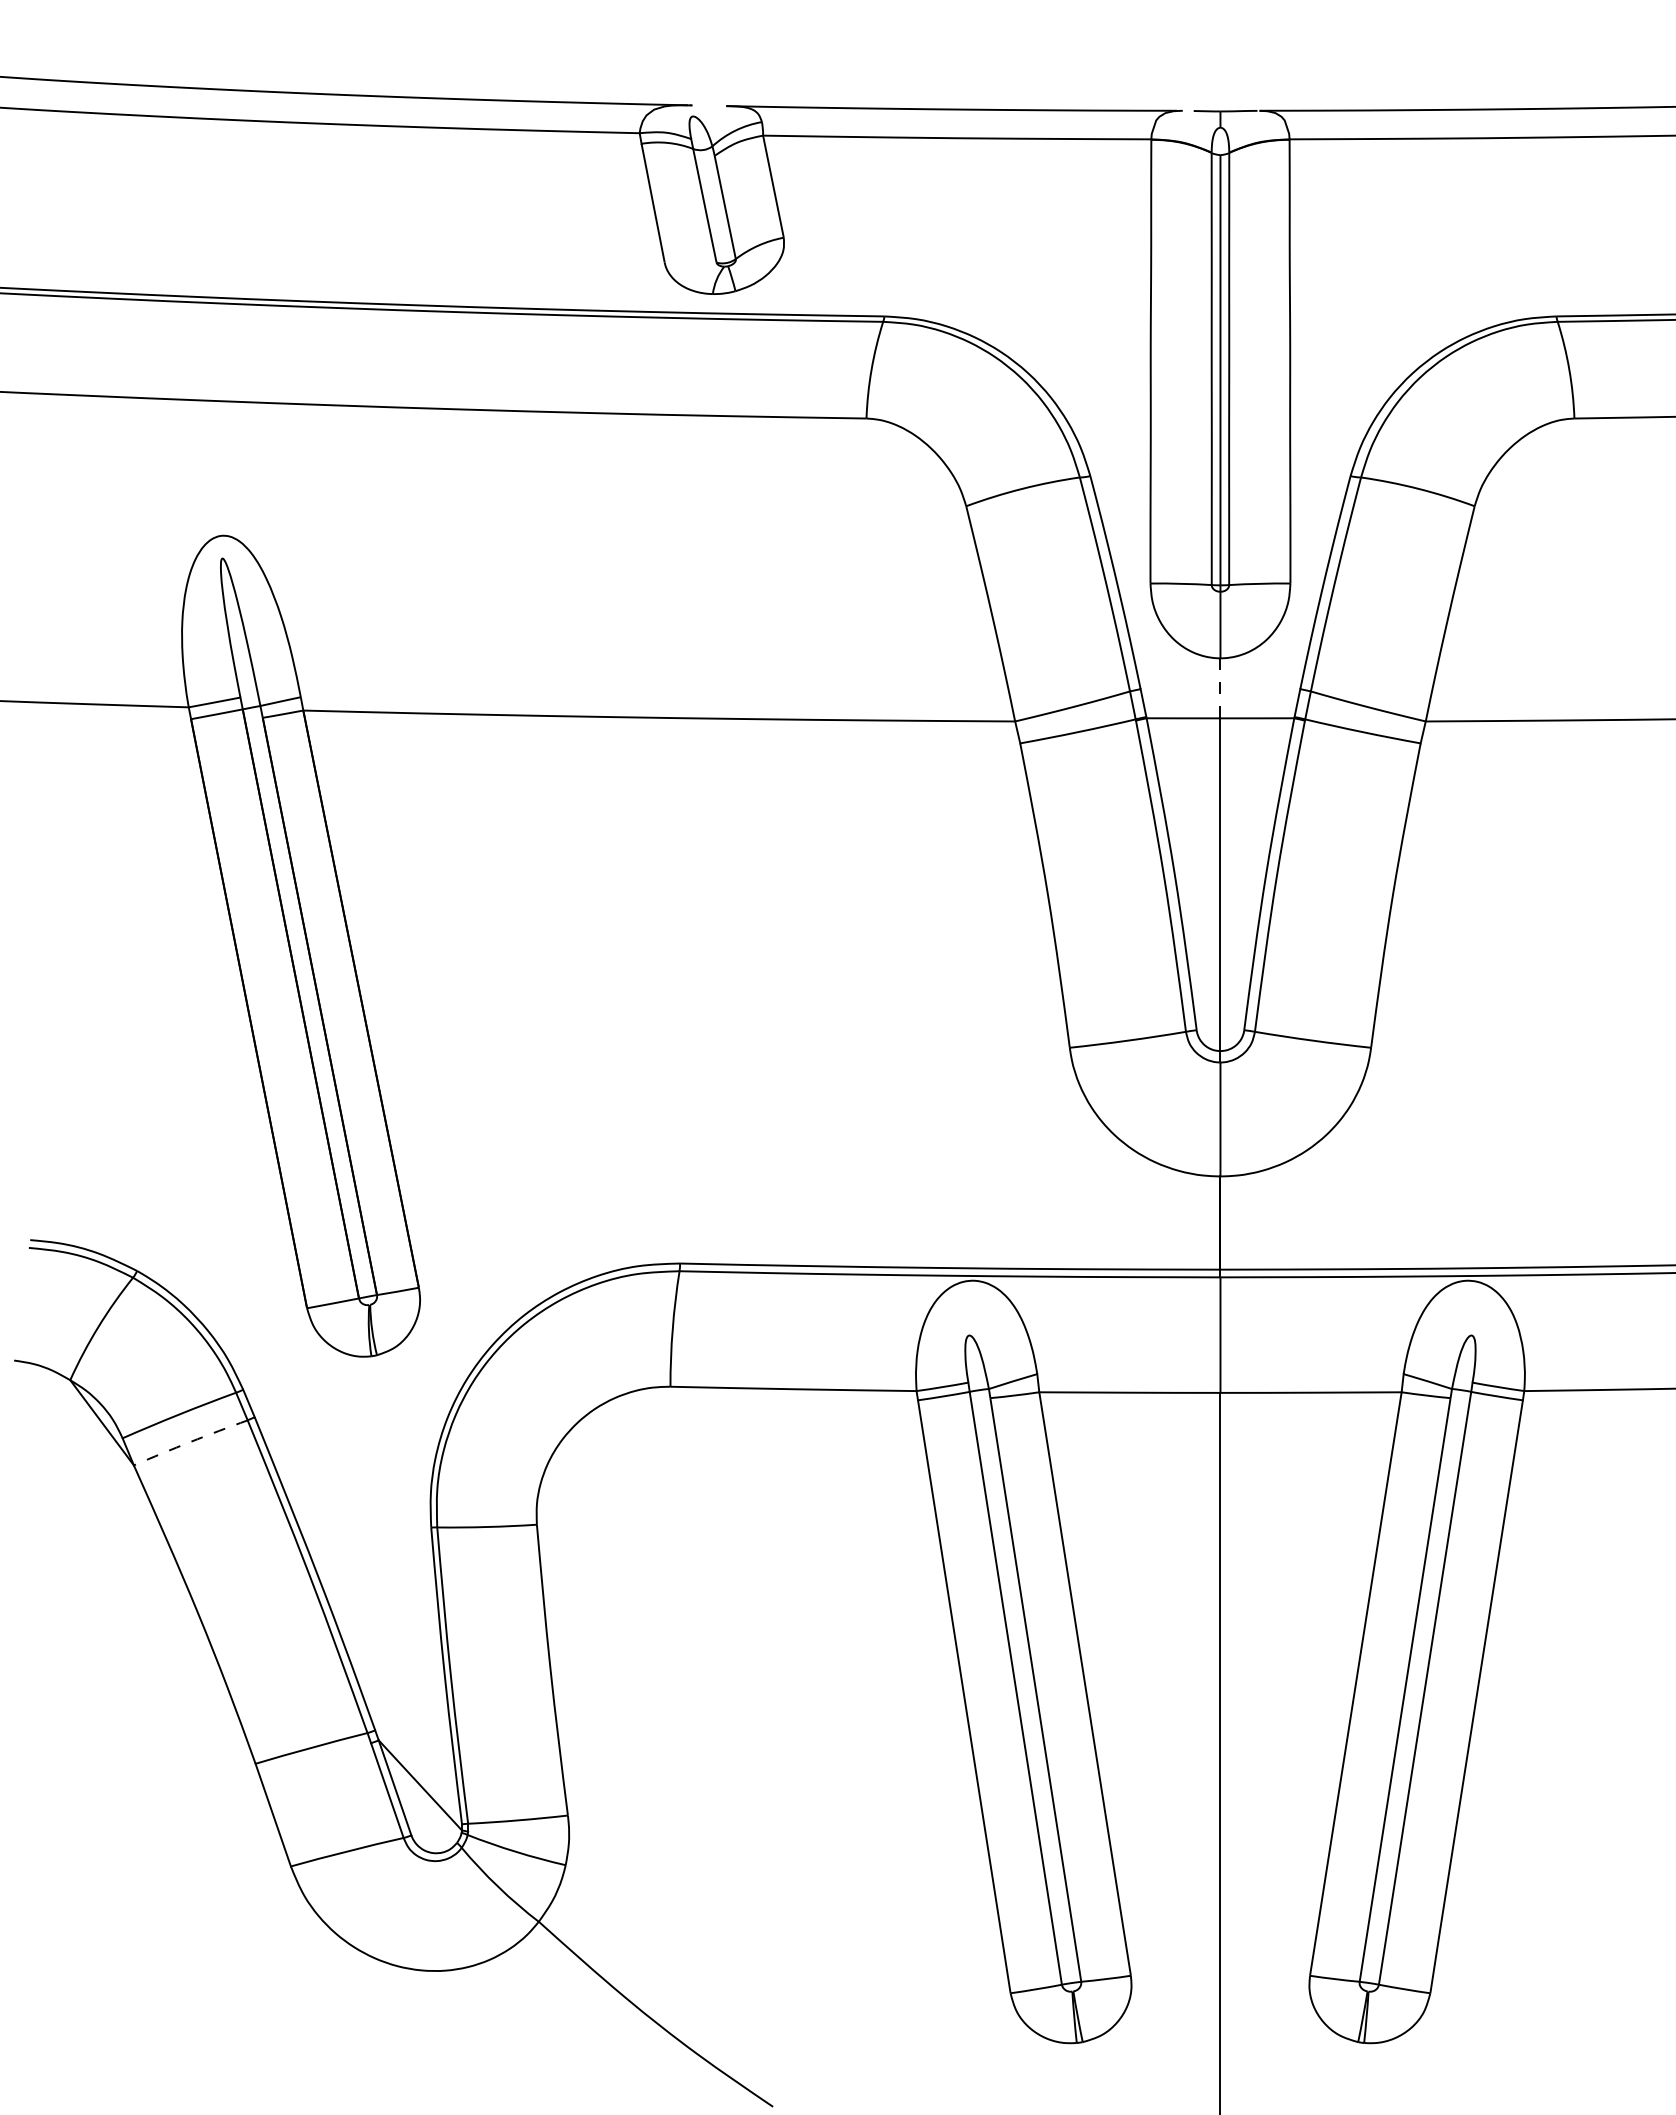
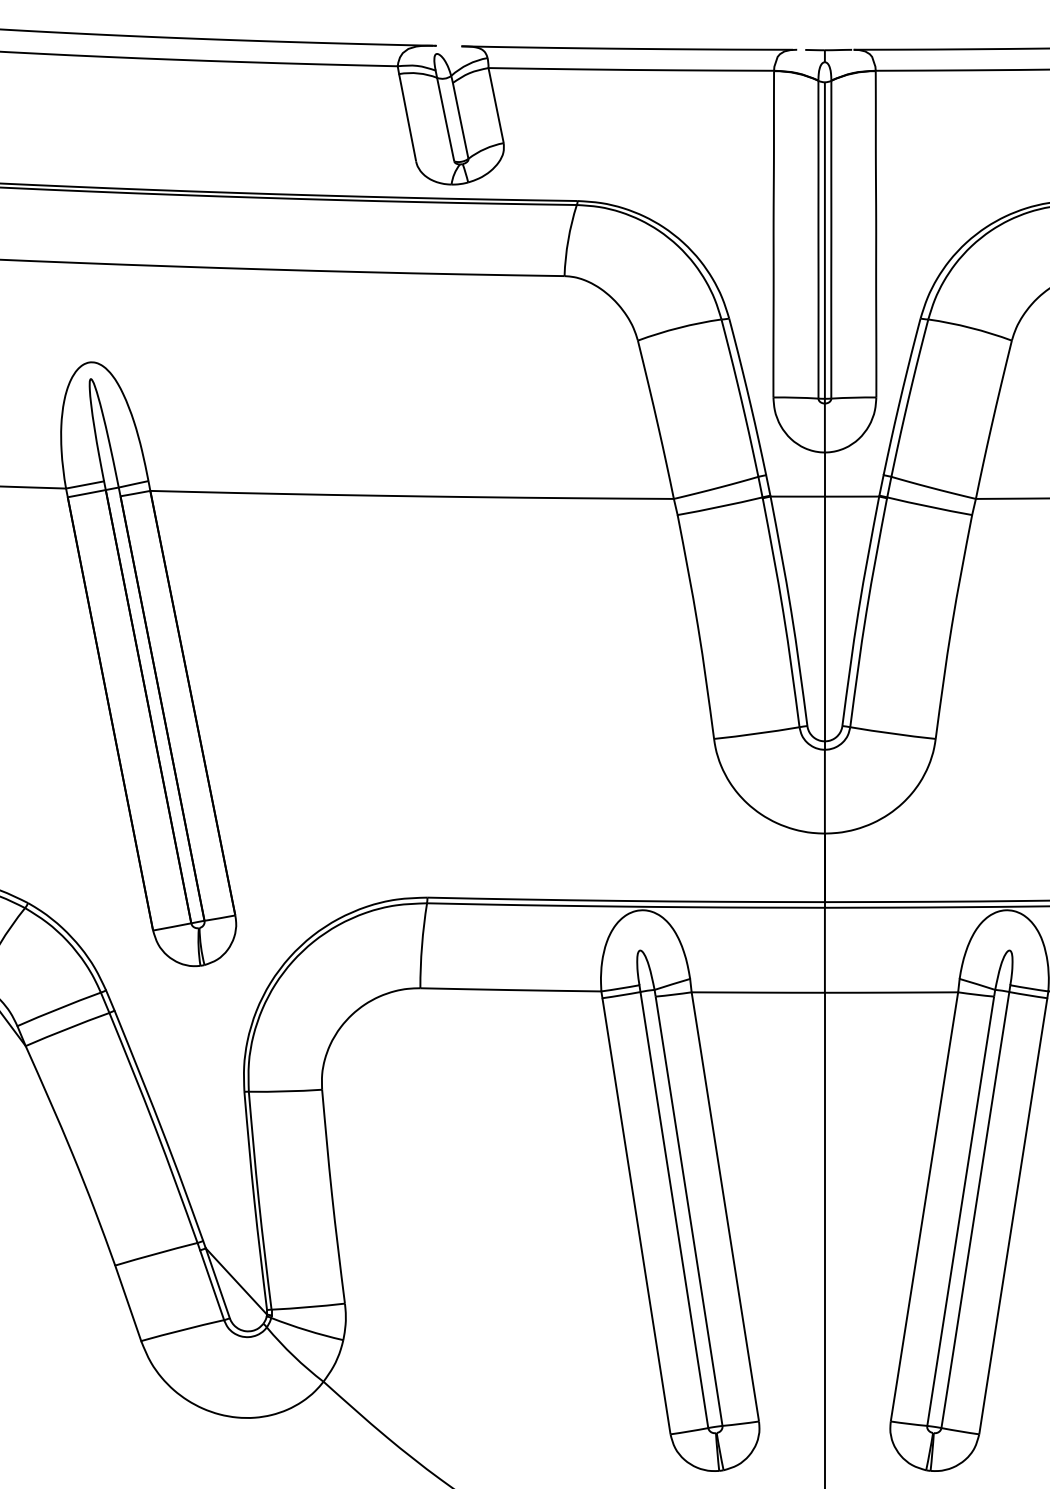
line: (1220, 687) -> (824, 473), dashed -> solid
arc: (190, 1442) -> (67, 1029), dashed -> solid

